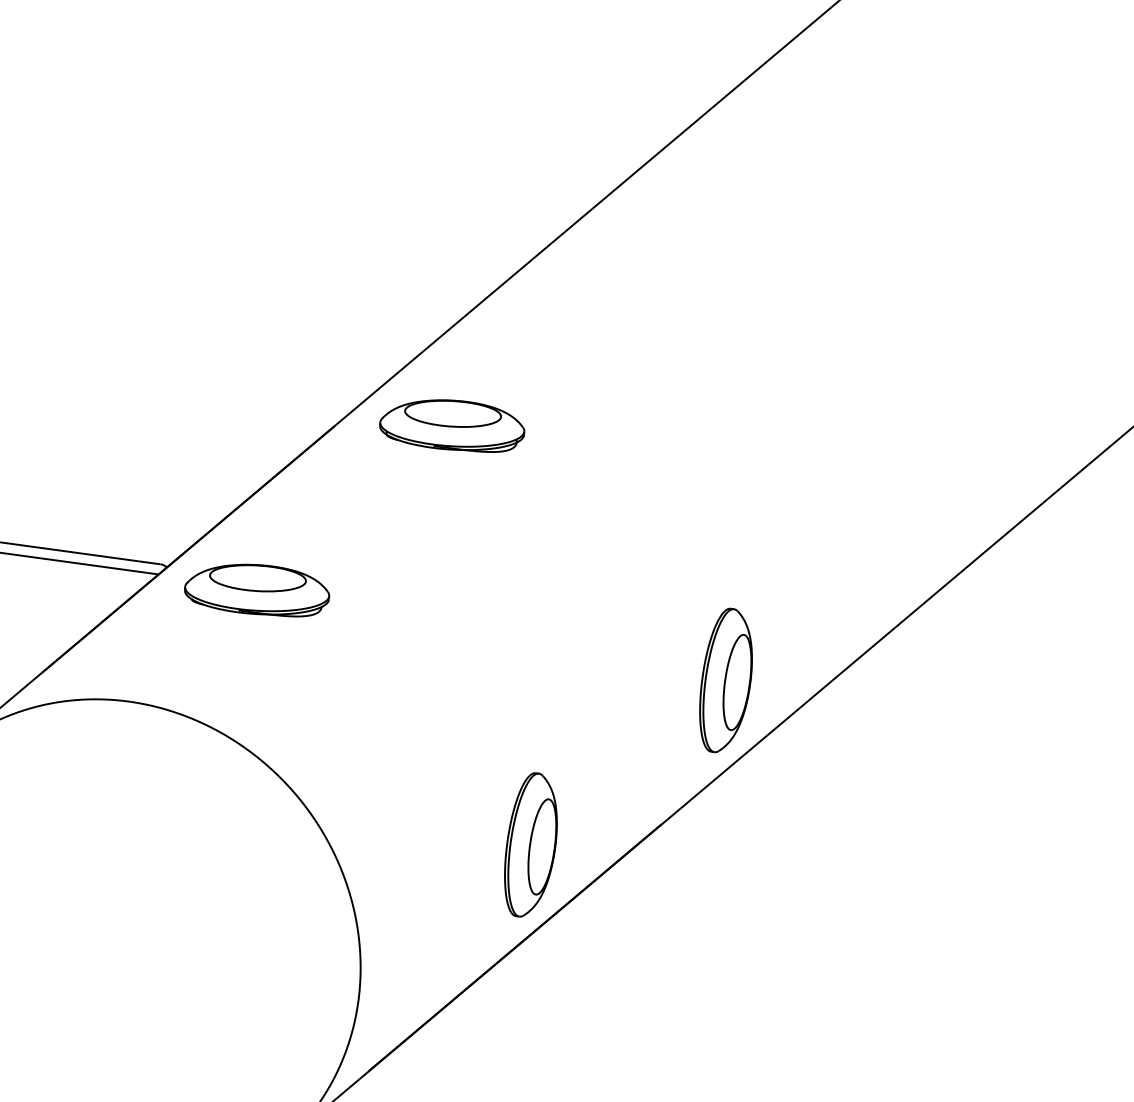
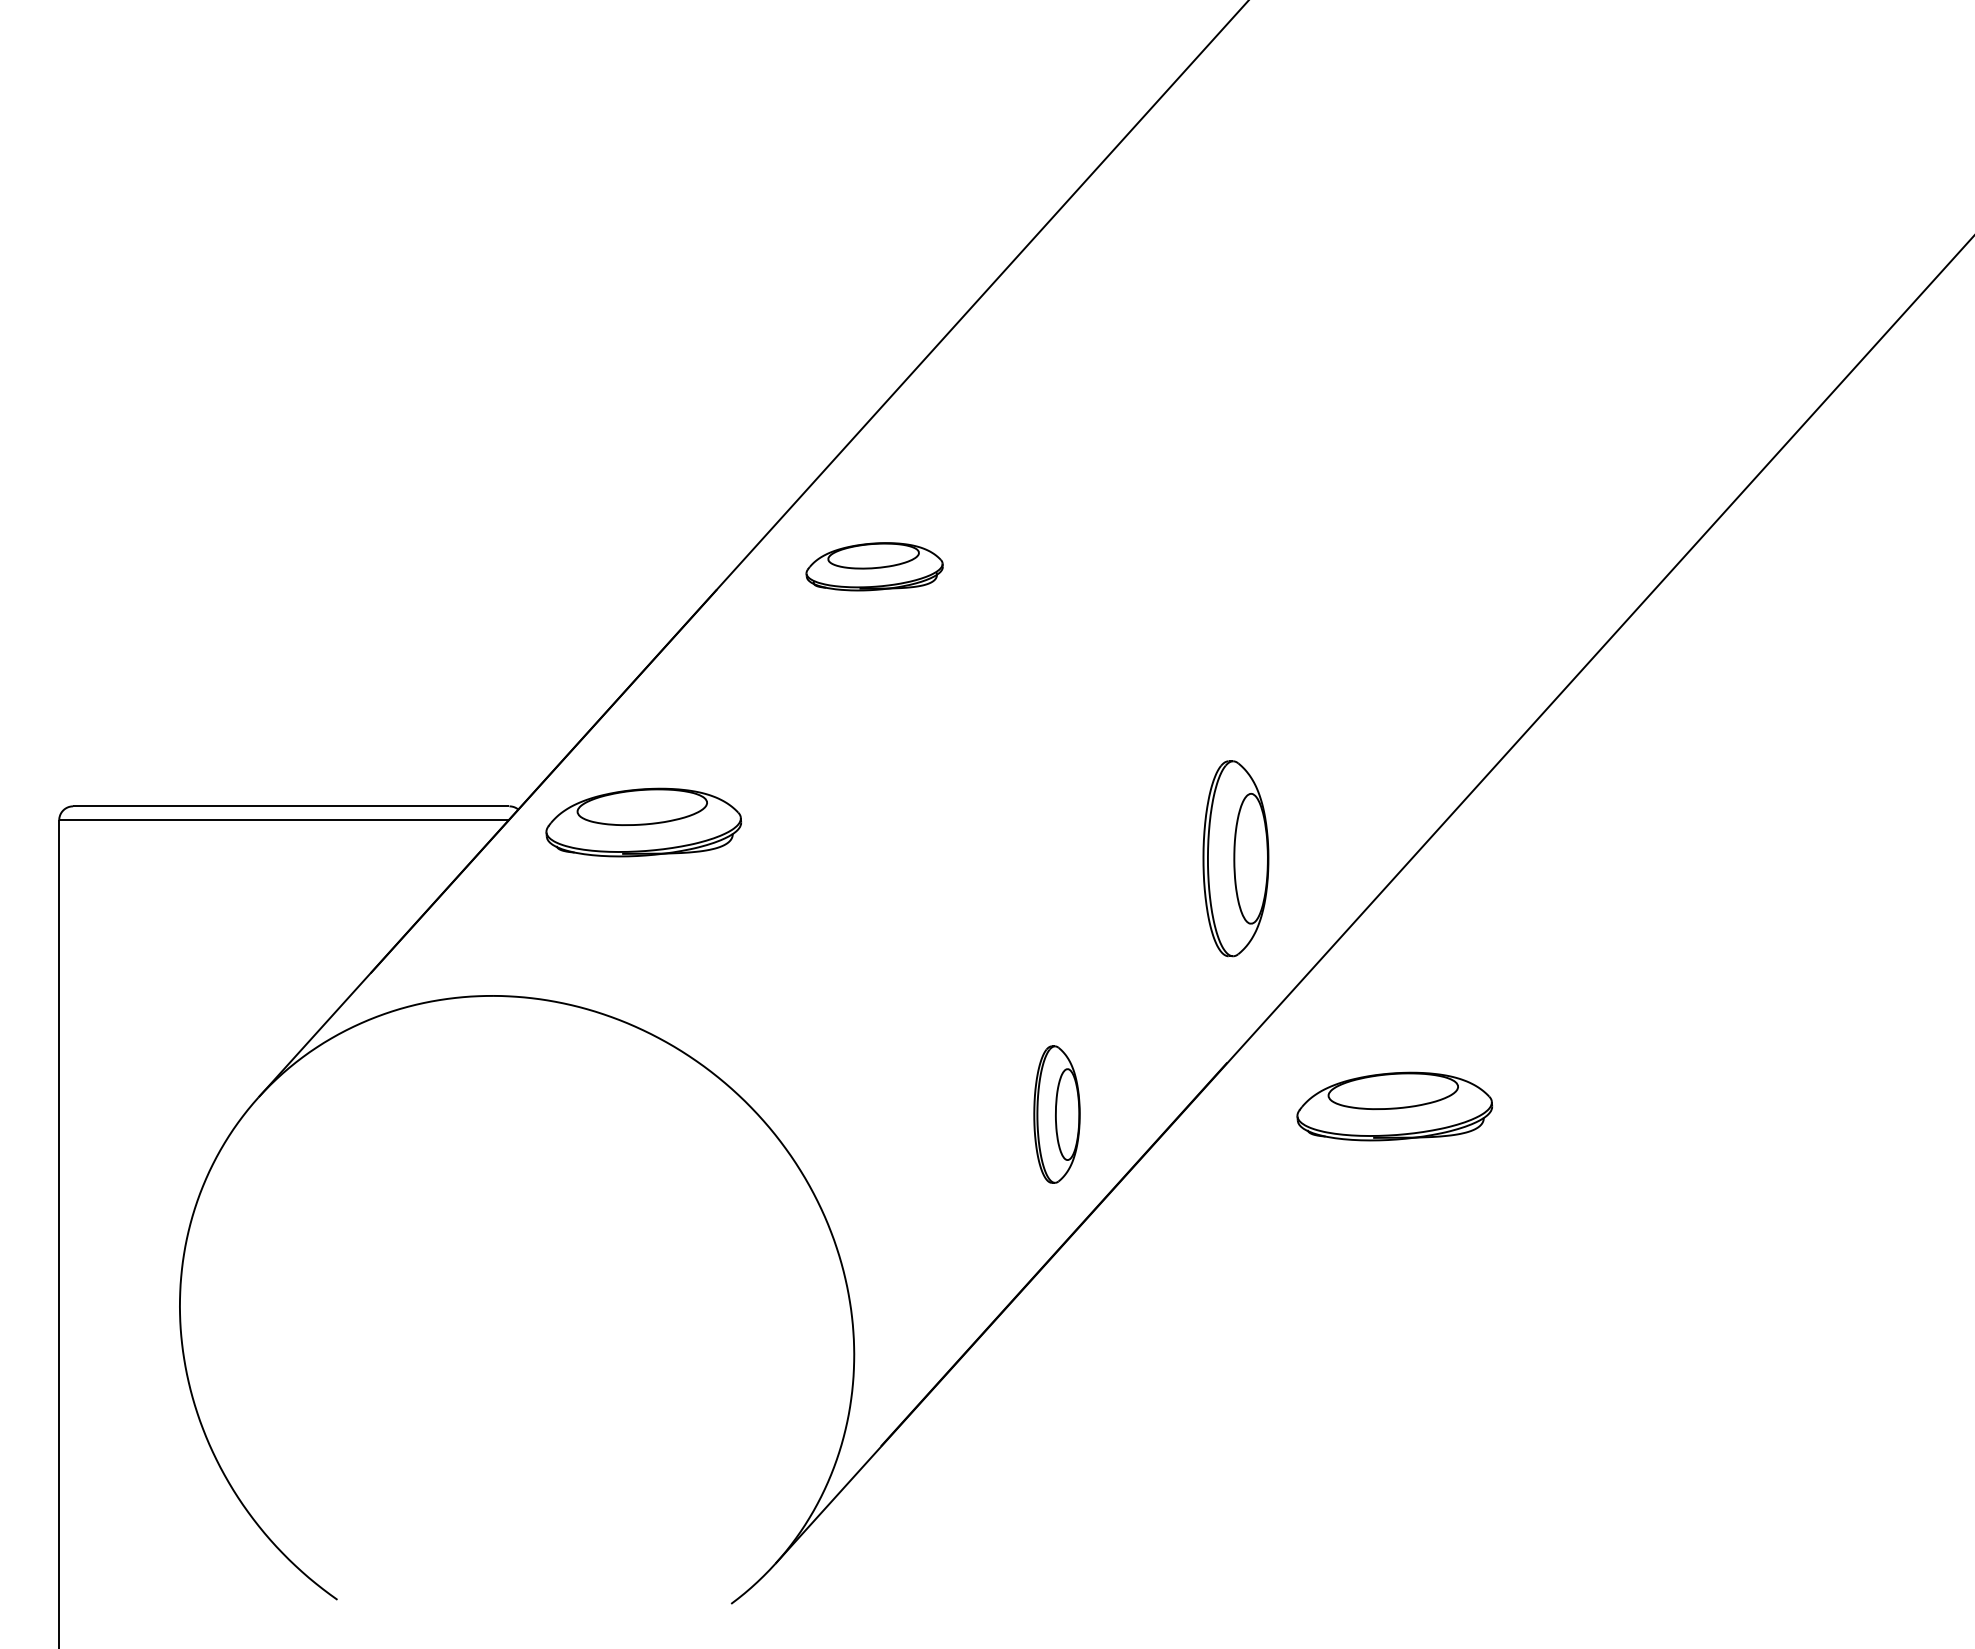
part: (452, 425) -> (874, 566), size x0.7
part: (726, 680) -> (1235, 858), moved
part: (530, 845) -> (1056, 1114), size x0.7
part: (779, 873) -> (1394, 1106), added

